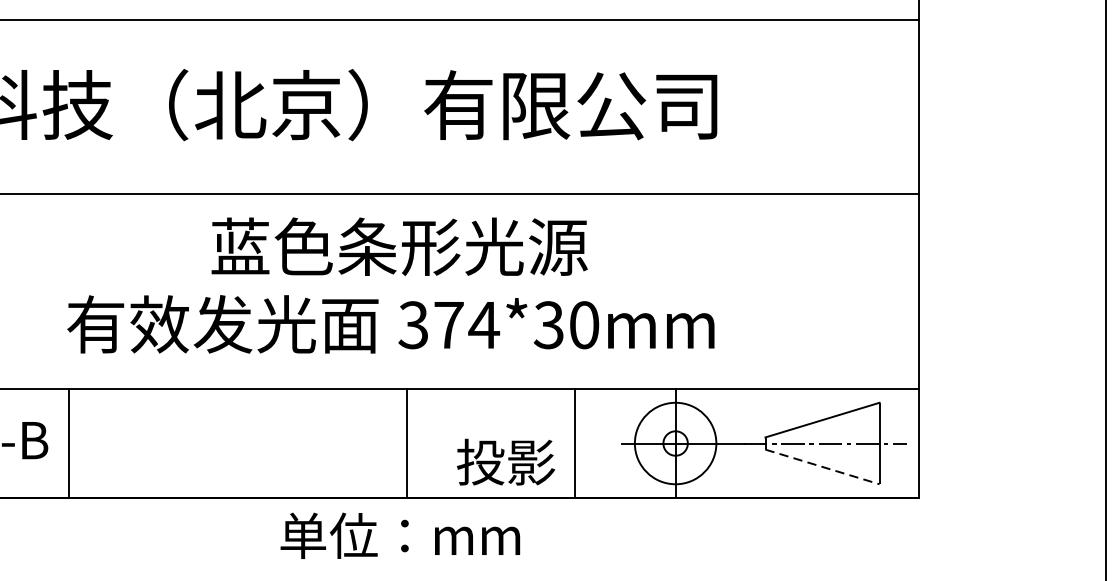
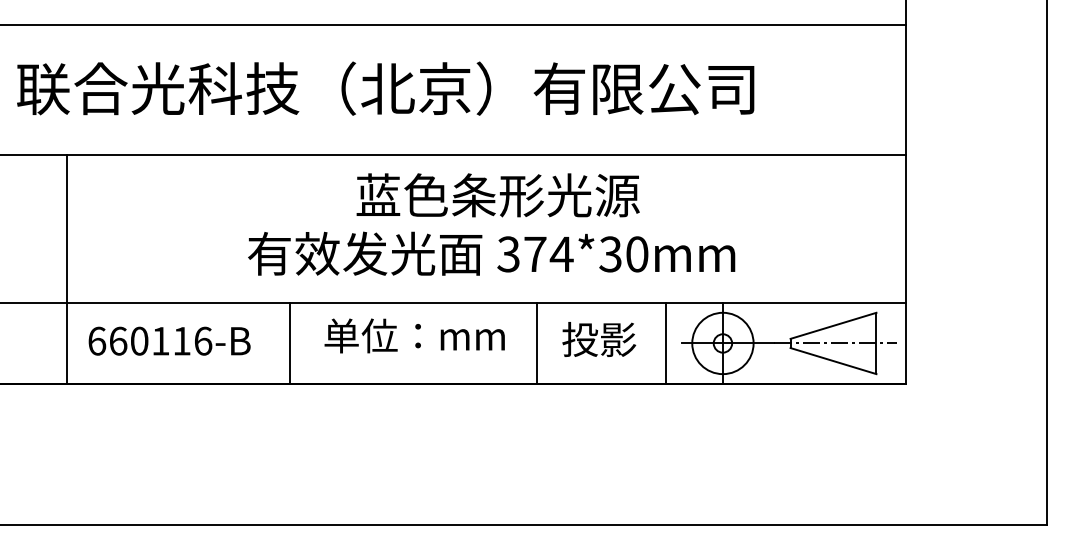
text: (390, 285) -> (491, 224), moved
line: (69, 443) -> (290, 343), moved
line: (406, 443) -> (537, 343), moved
line: (575, 443) -> (665, 343), moved
text: (506, 462) -> (599, 339), moved
line: (822, 467) -> (833, 361), dashed -> solid
text: (400, 535) -> (414, 335), moved

